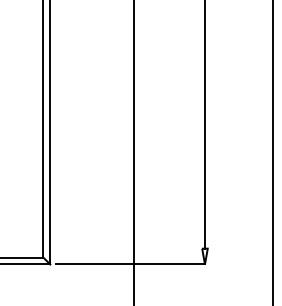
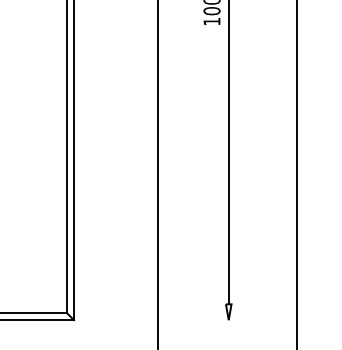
line: (129, 264) -> (153, 320), removed

